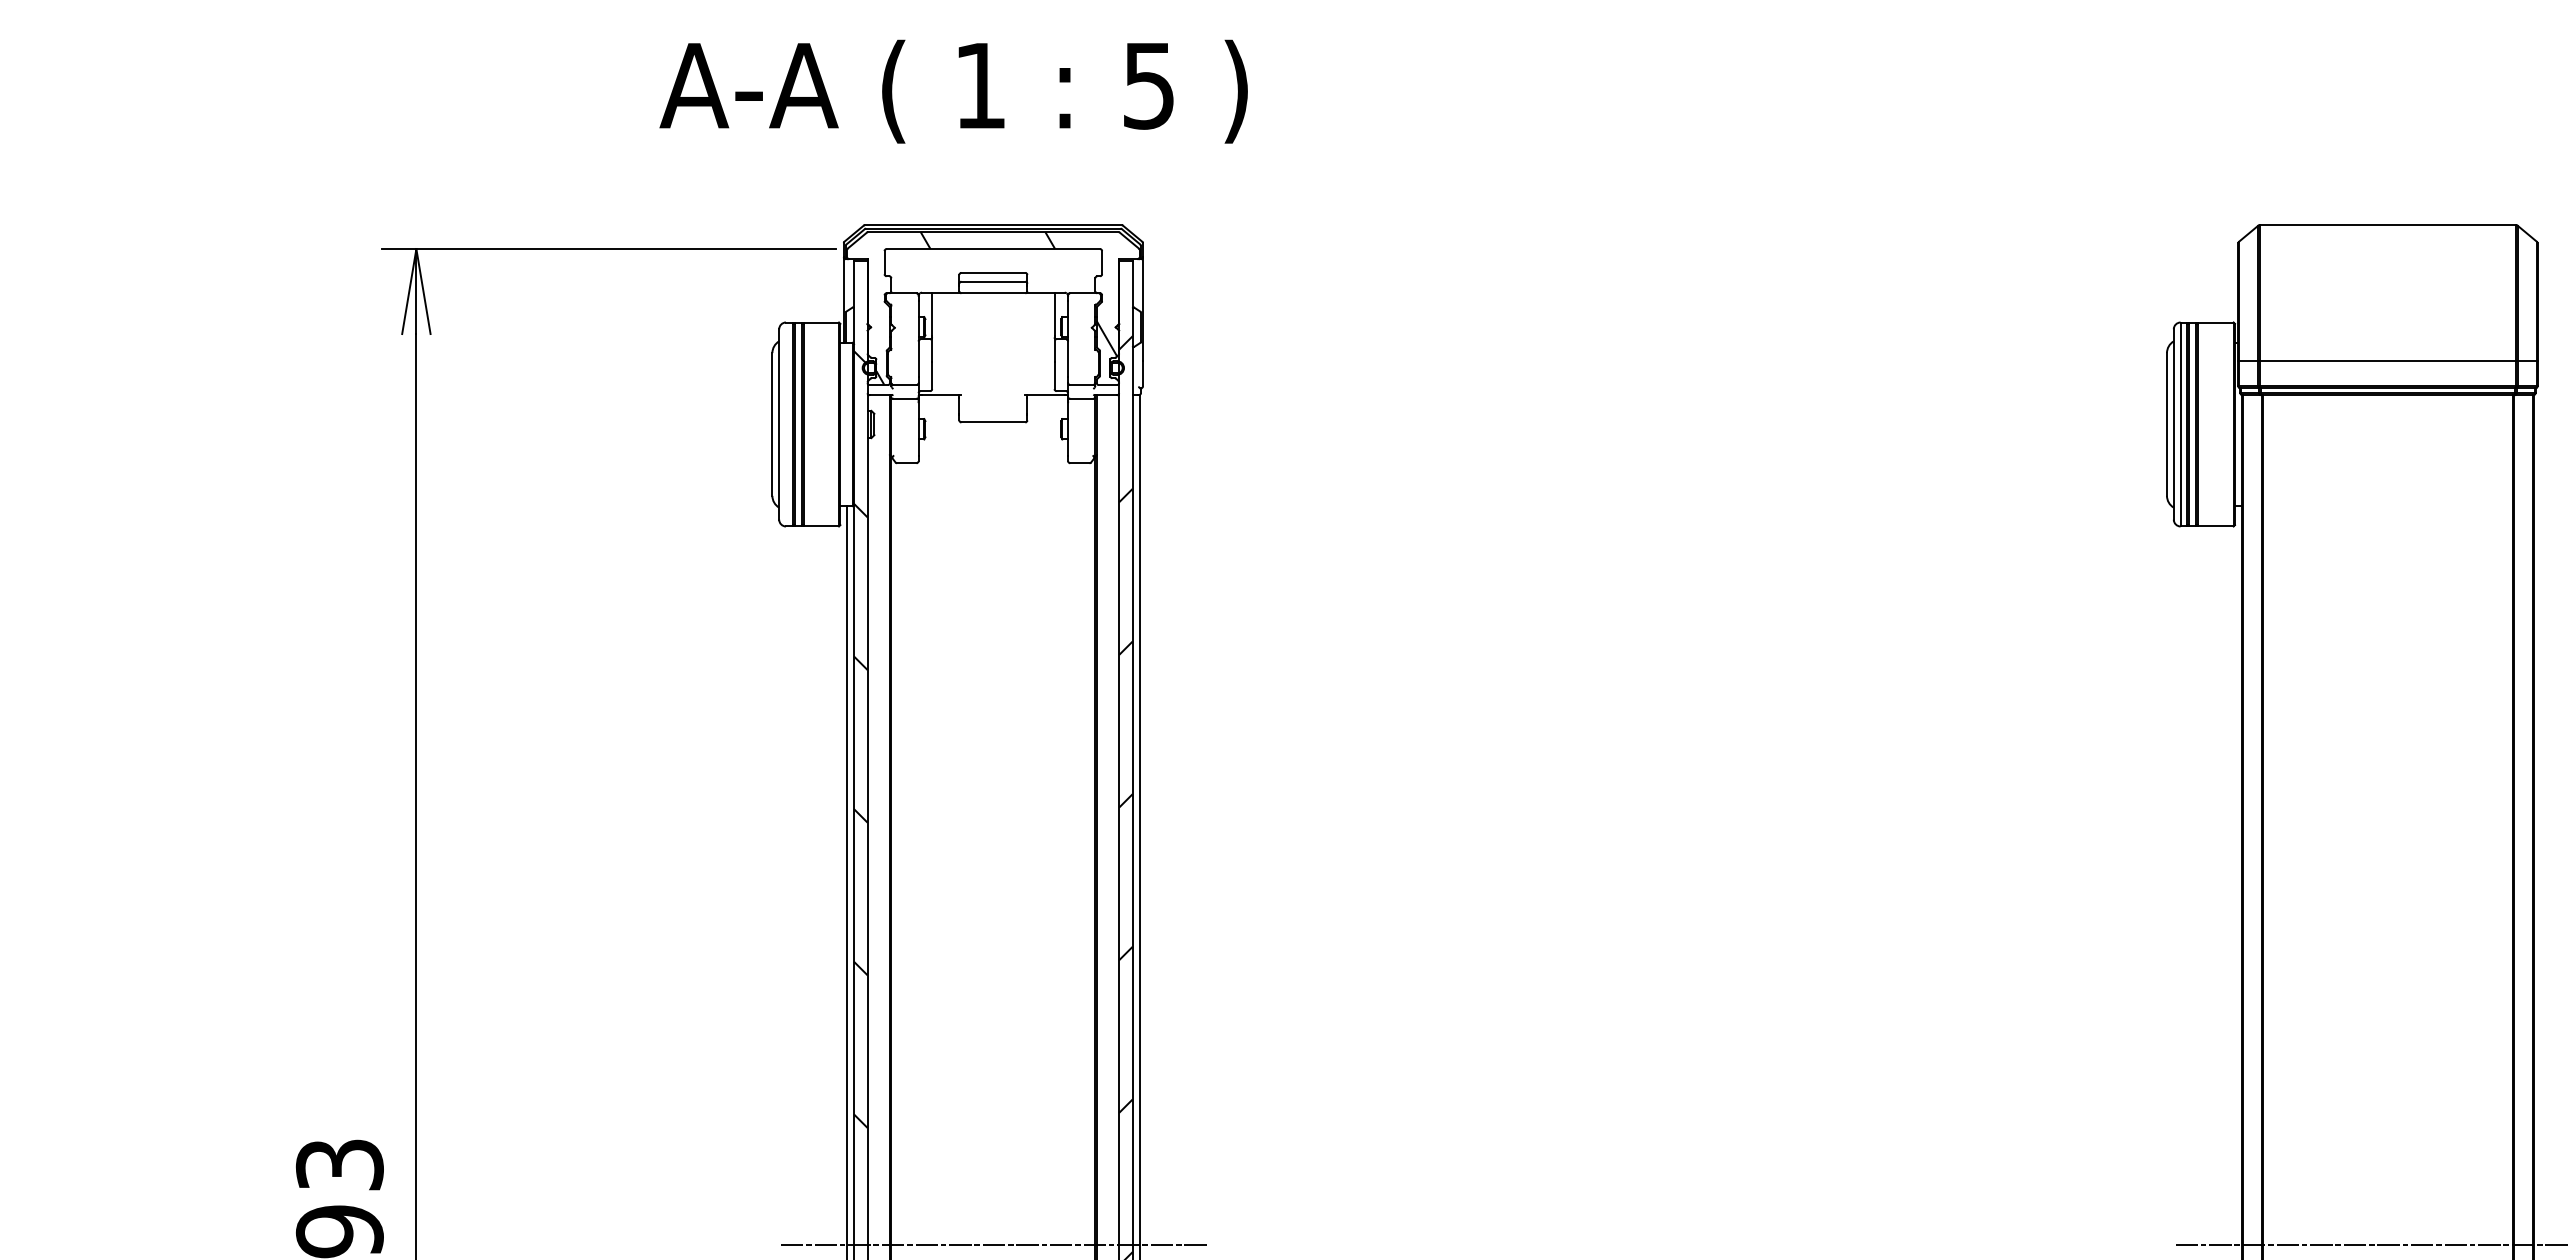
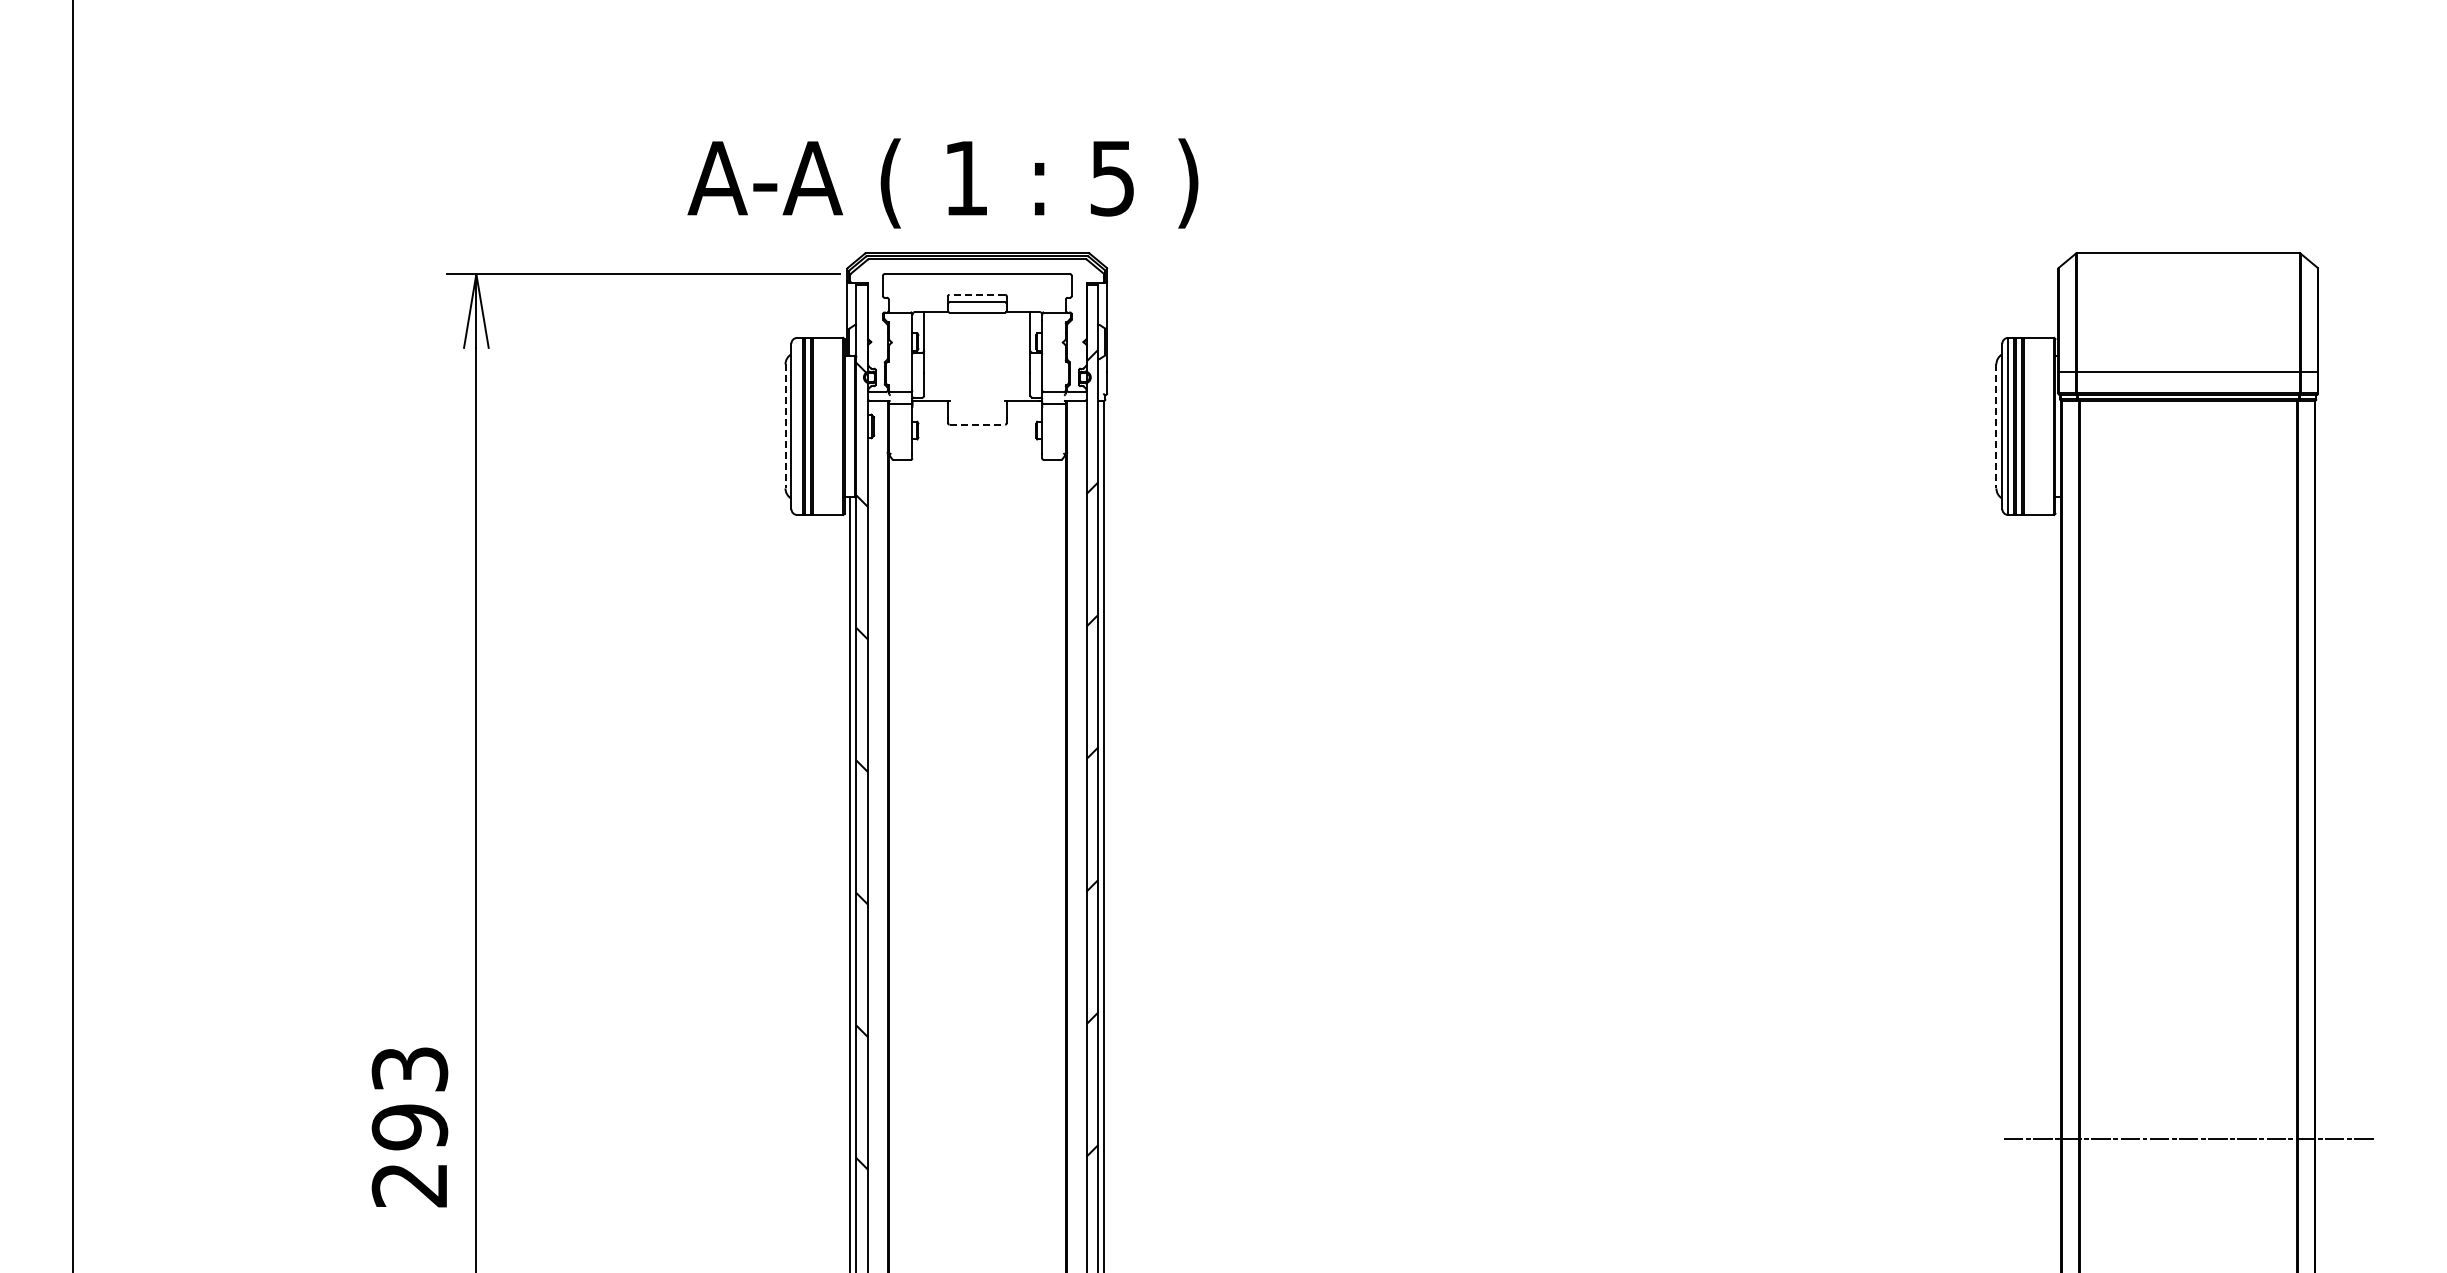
text: (953, 91) -> (942, 183), moved
line: (993, 272) -> (977, 294), solid -> dashed
hatch: (995, 308) -> (979, 325), removed
line: (993, 422) -> (977, 424), solid -> dashed
line: (772, 424) -> (785, 426), solid -> dashed
line: (2167, 424) -> (1996, 426), solid -> dashed
line: (993, 1245) -> (977, 1139), removed

